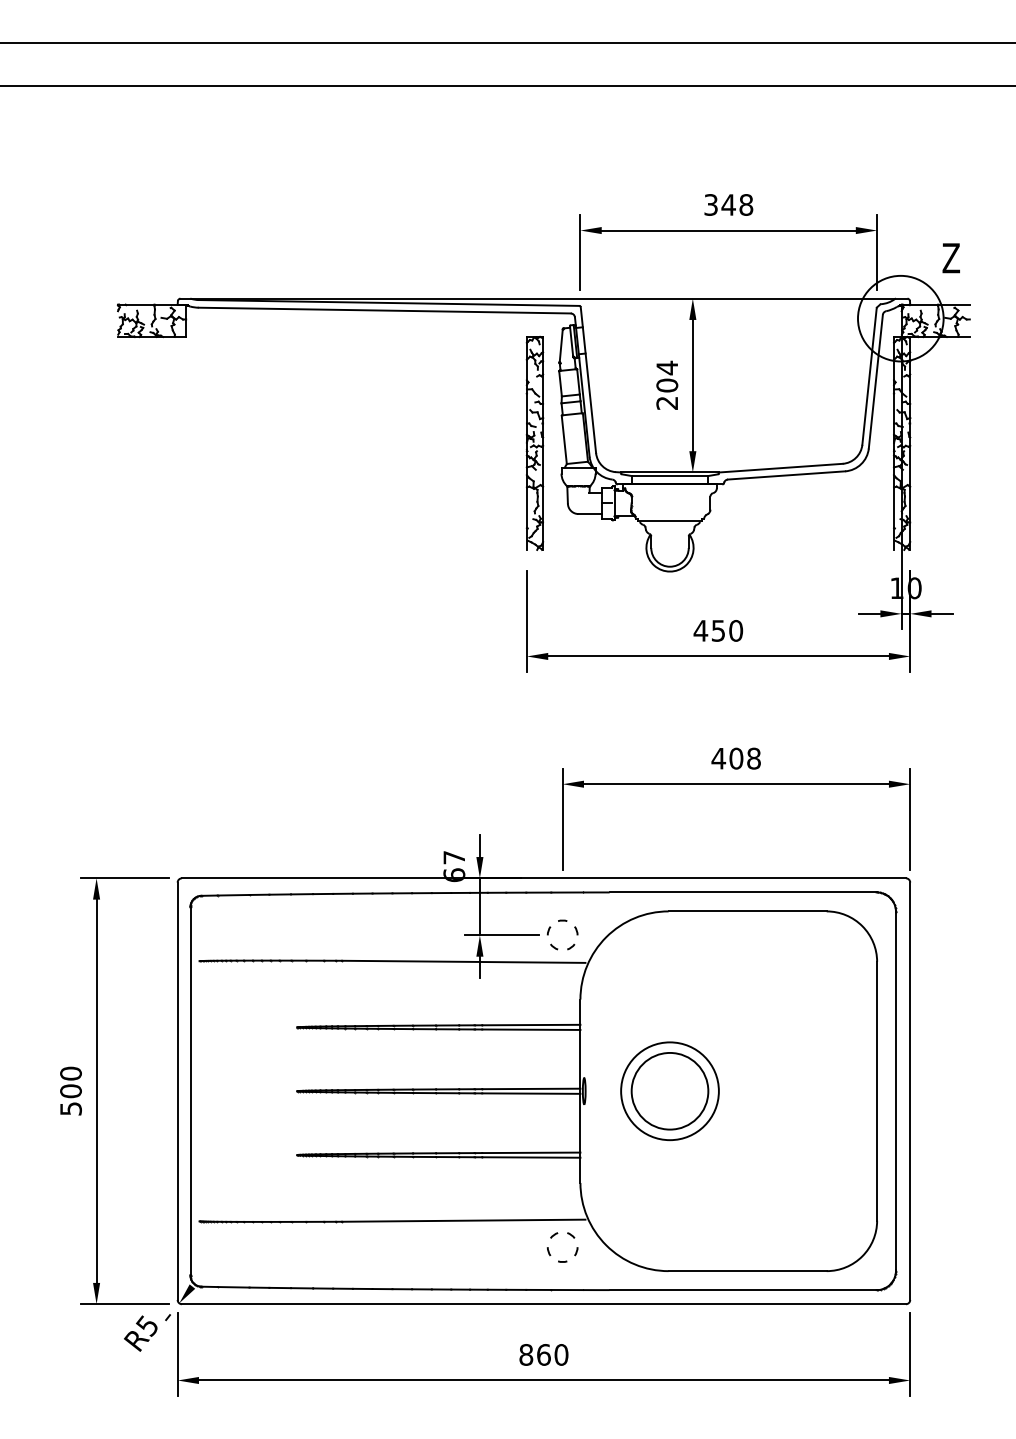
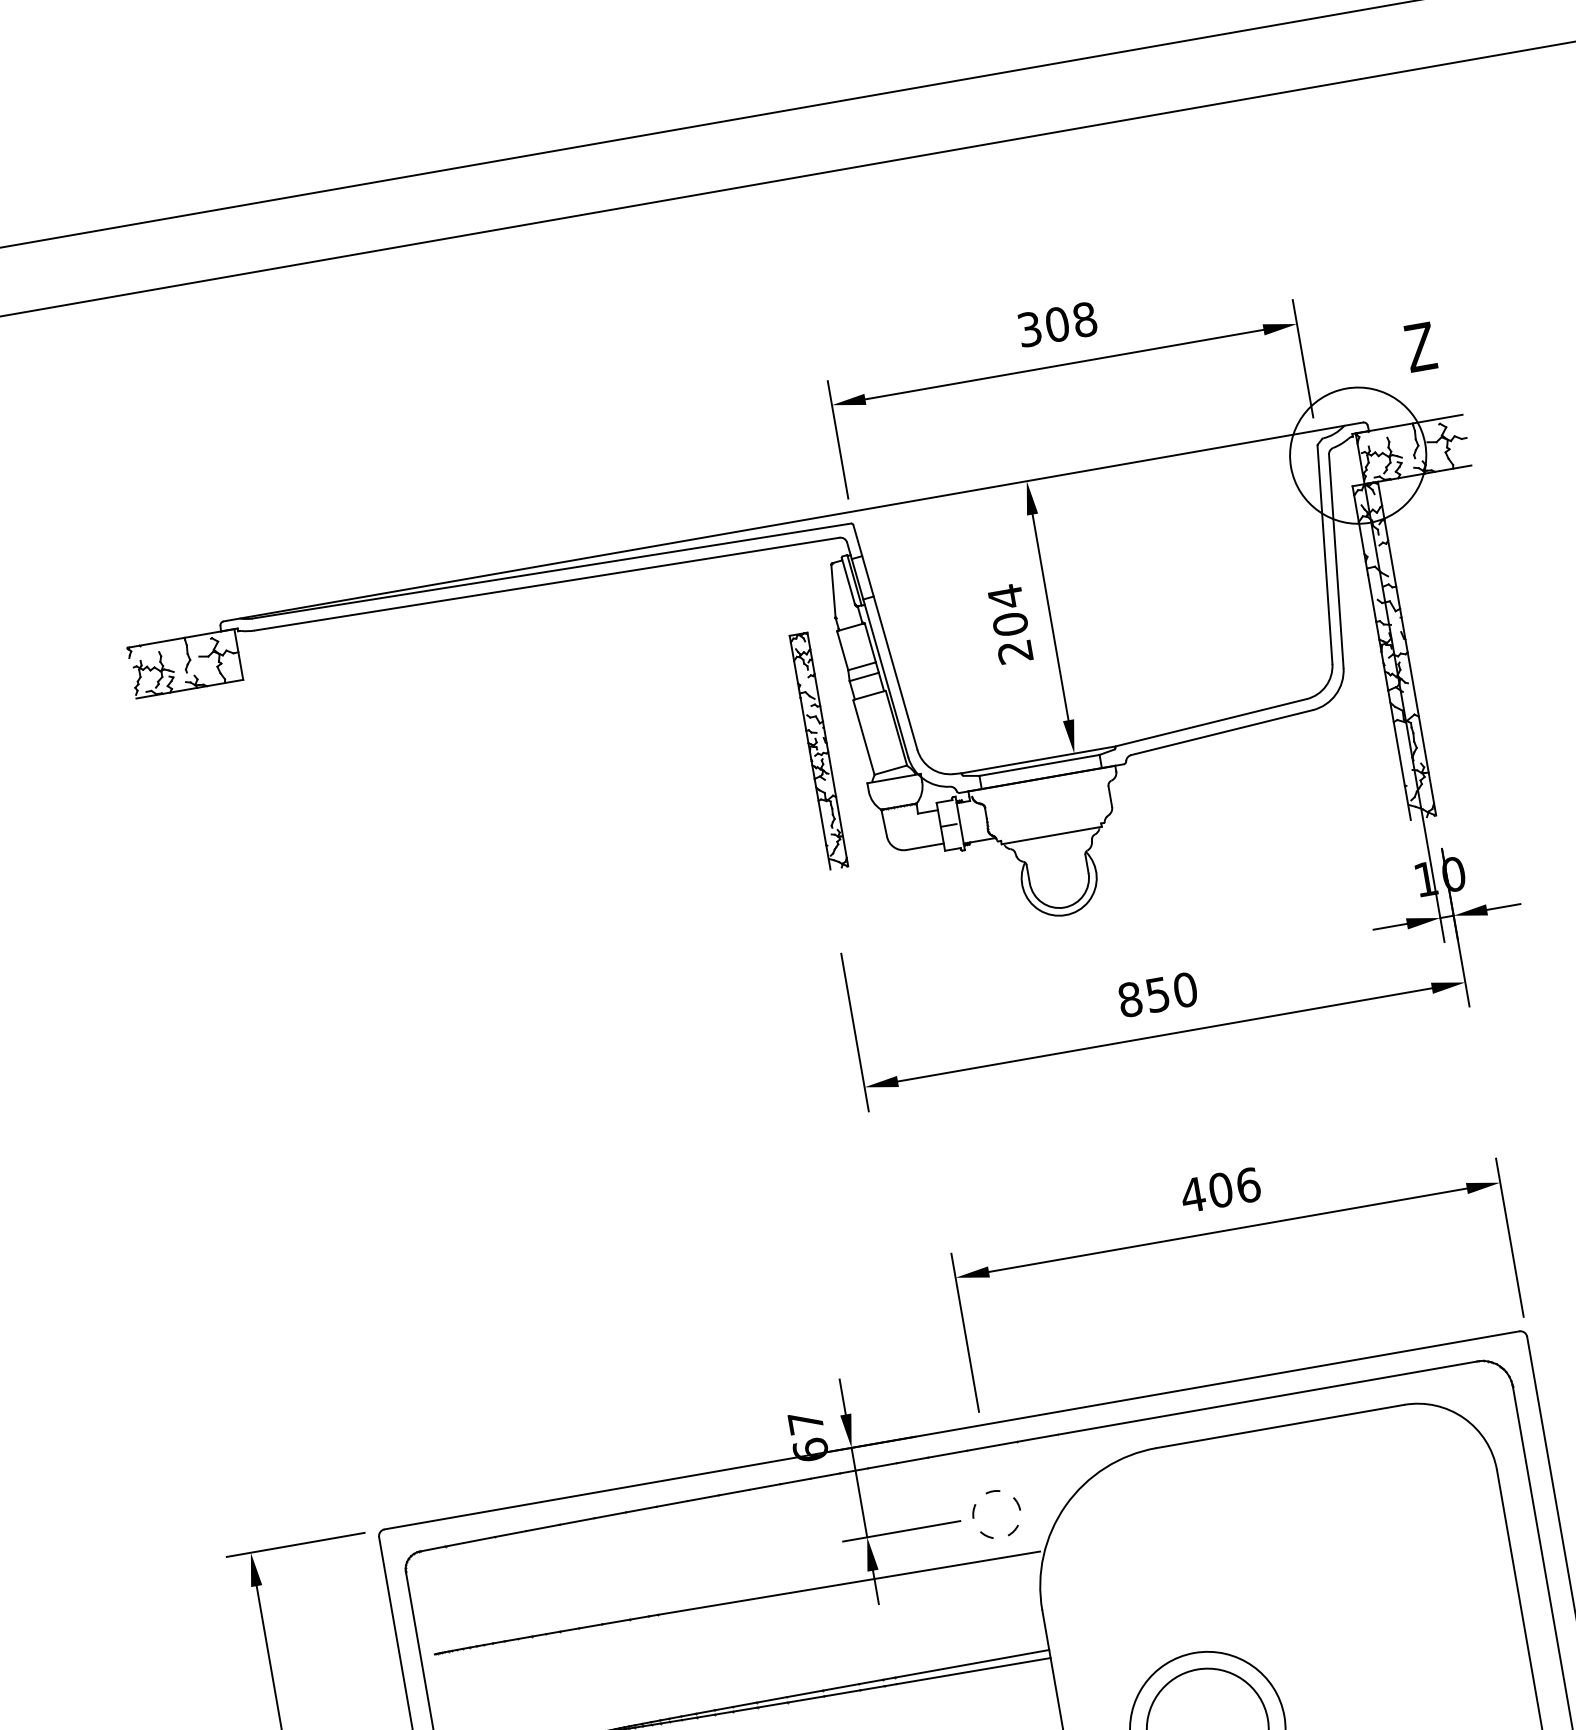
text: (728, 204) -> (1056, 323), 348 -> 308
part: (534, 442) -> (817, 749), size x0.7
text: (700, 630) -> (1129, 999), 450 -> 850
text: (754, 758) -> (1249, 1184), 408 -> 406

